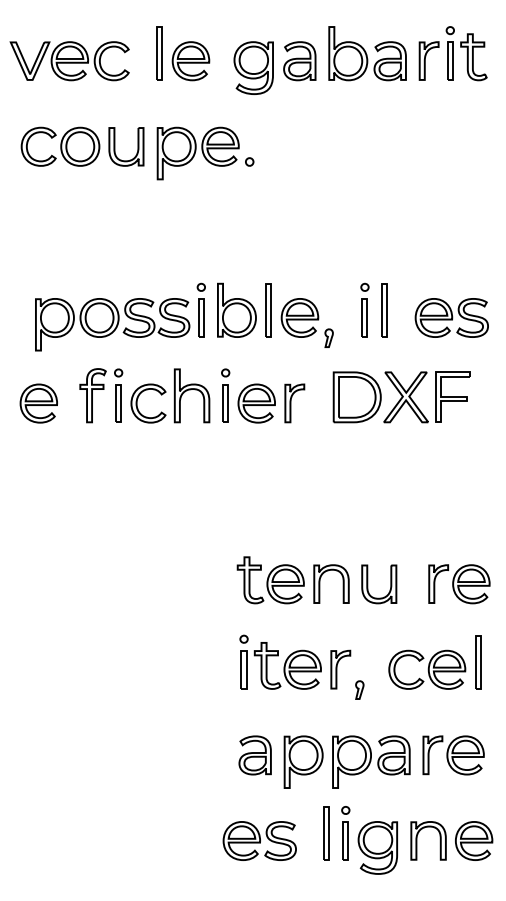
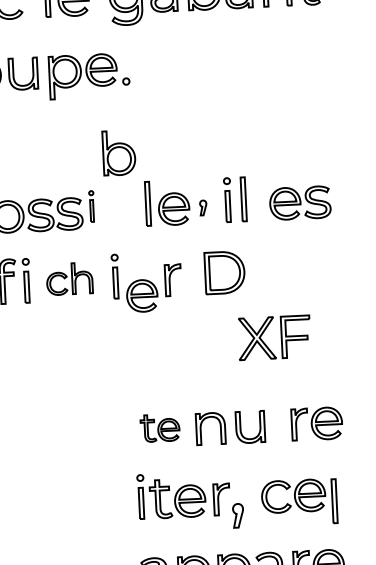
part: (200, 309) -> (91, 205), size x0.7
part: (236, 309) -> (118, 152), moved
part: (328, 337) -> (202, 207), moved
part: (170, 395) -> (69, 278), size x0.7
part: (435, 397) -> (281, 337), moved
part: (256, 403) -> (142, 295), moved
part: (270, 580) -> (159, 428), size x0.7
part: (478, 662) -> (334, 501), moved
part: (359, 689) -> (238, 515), size x1.6

